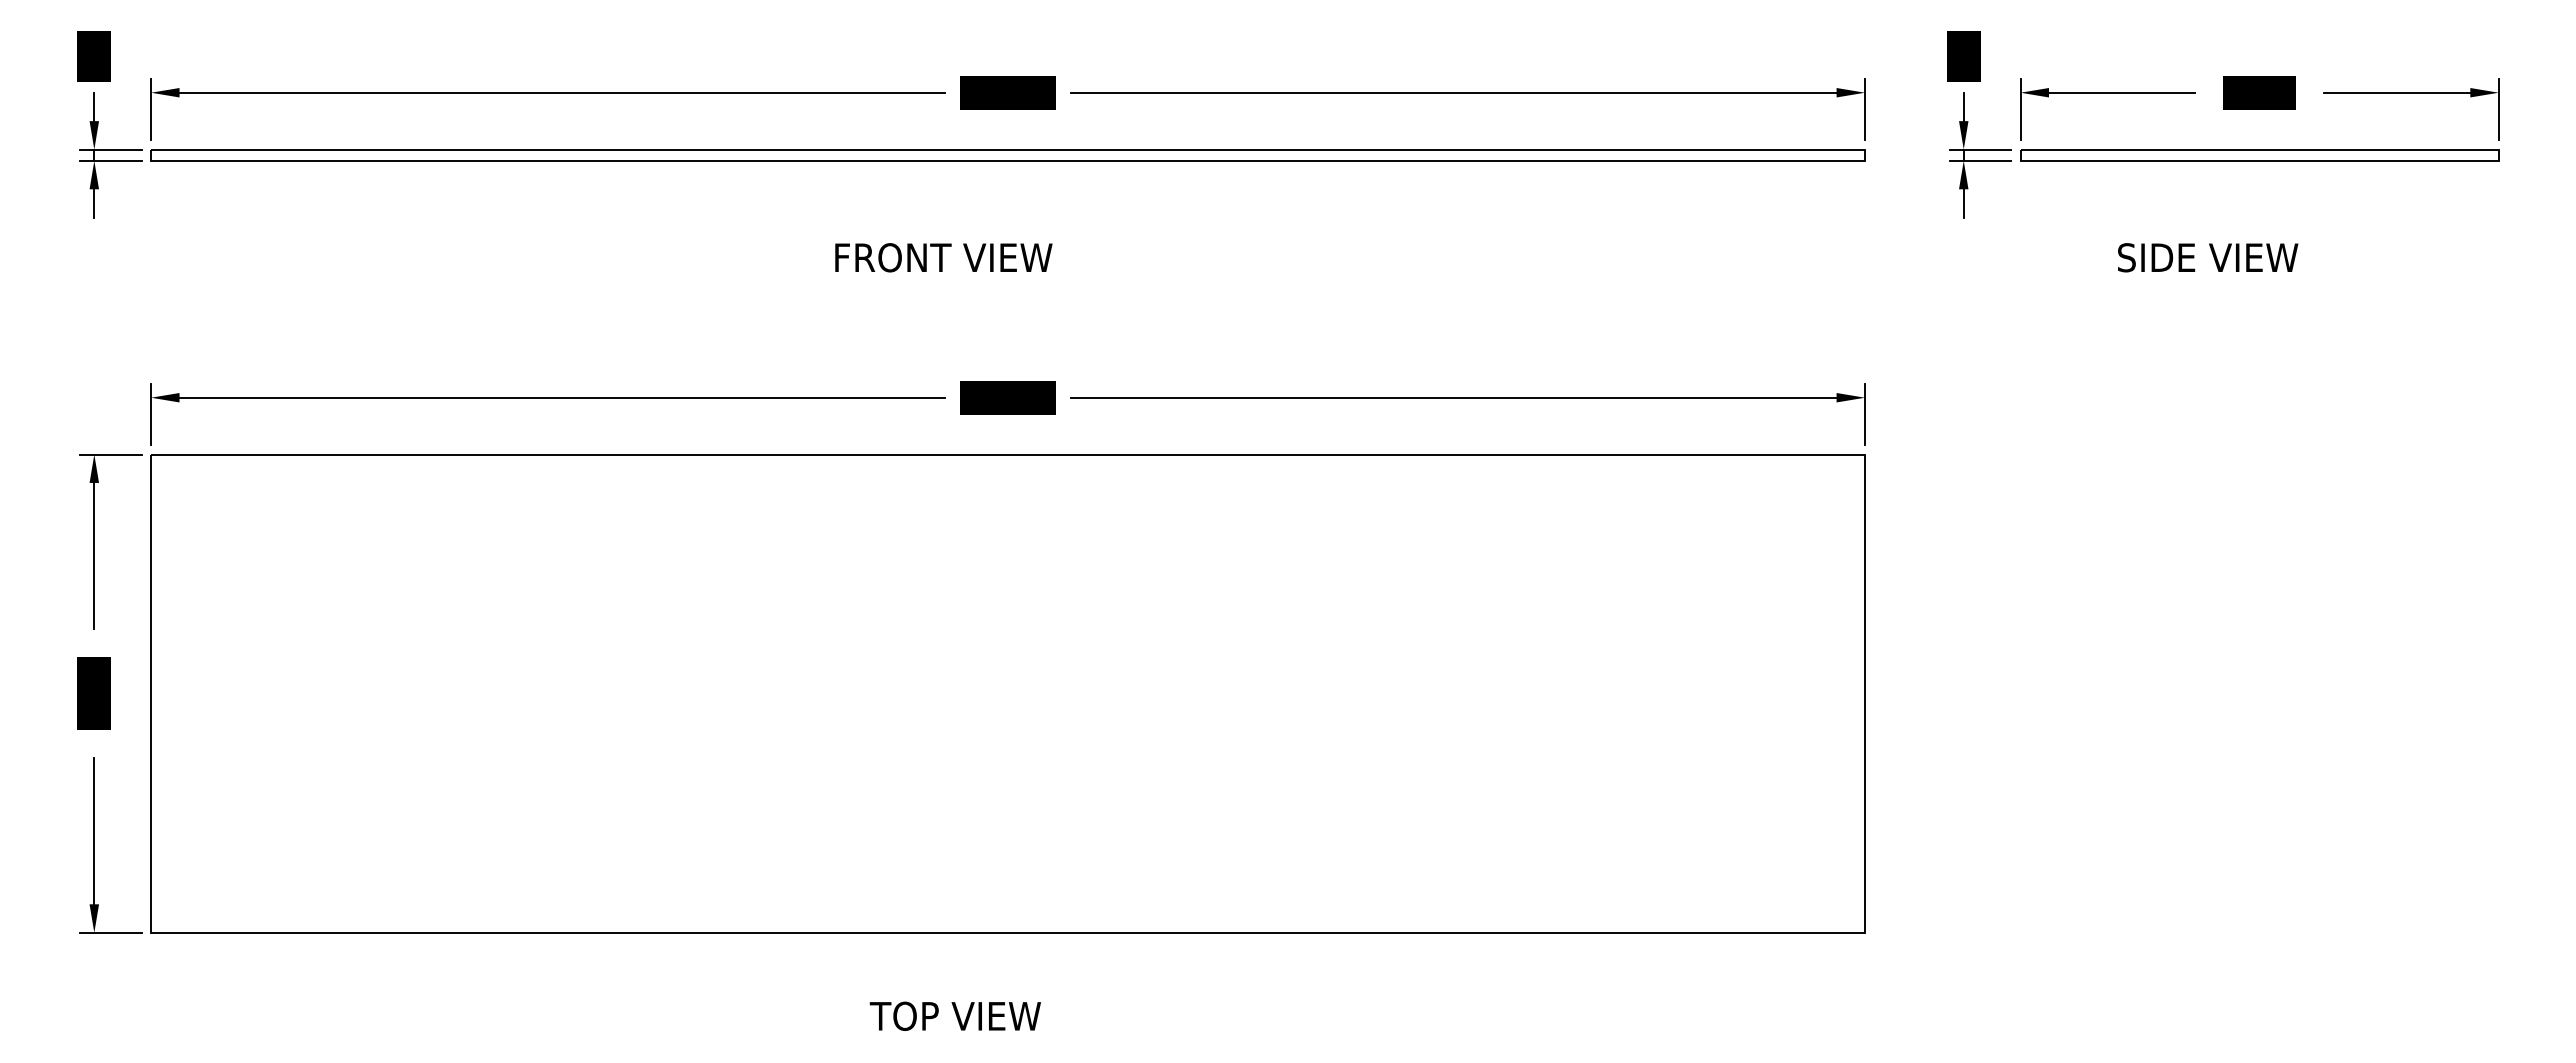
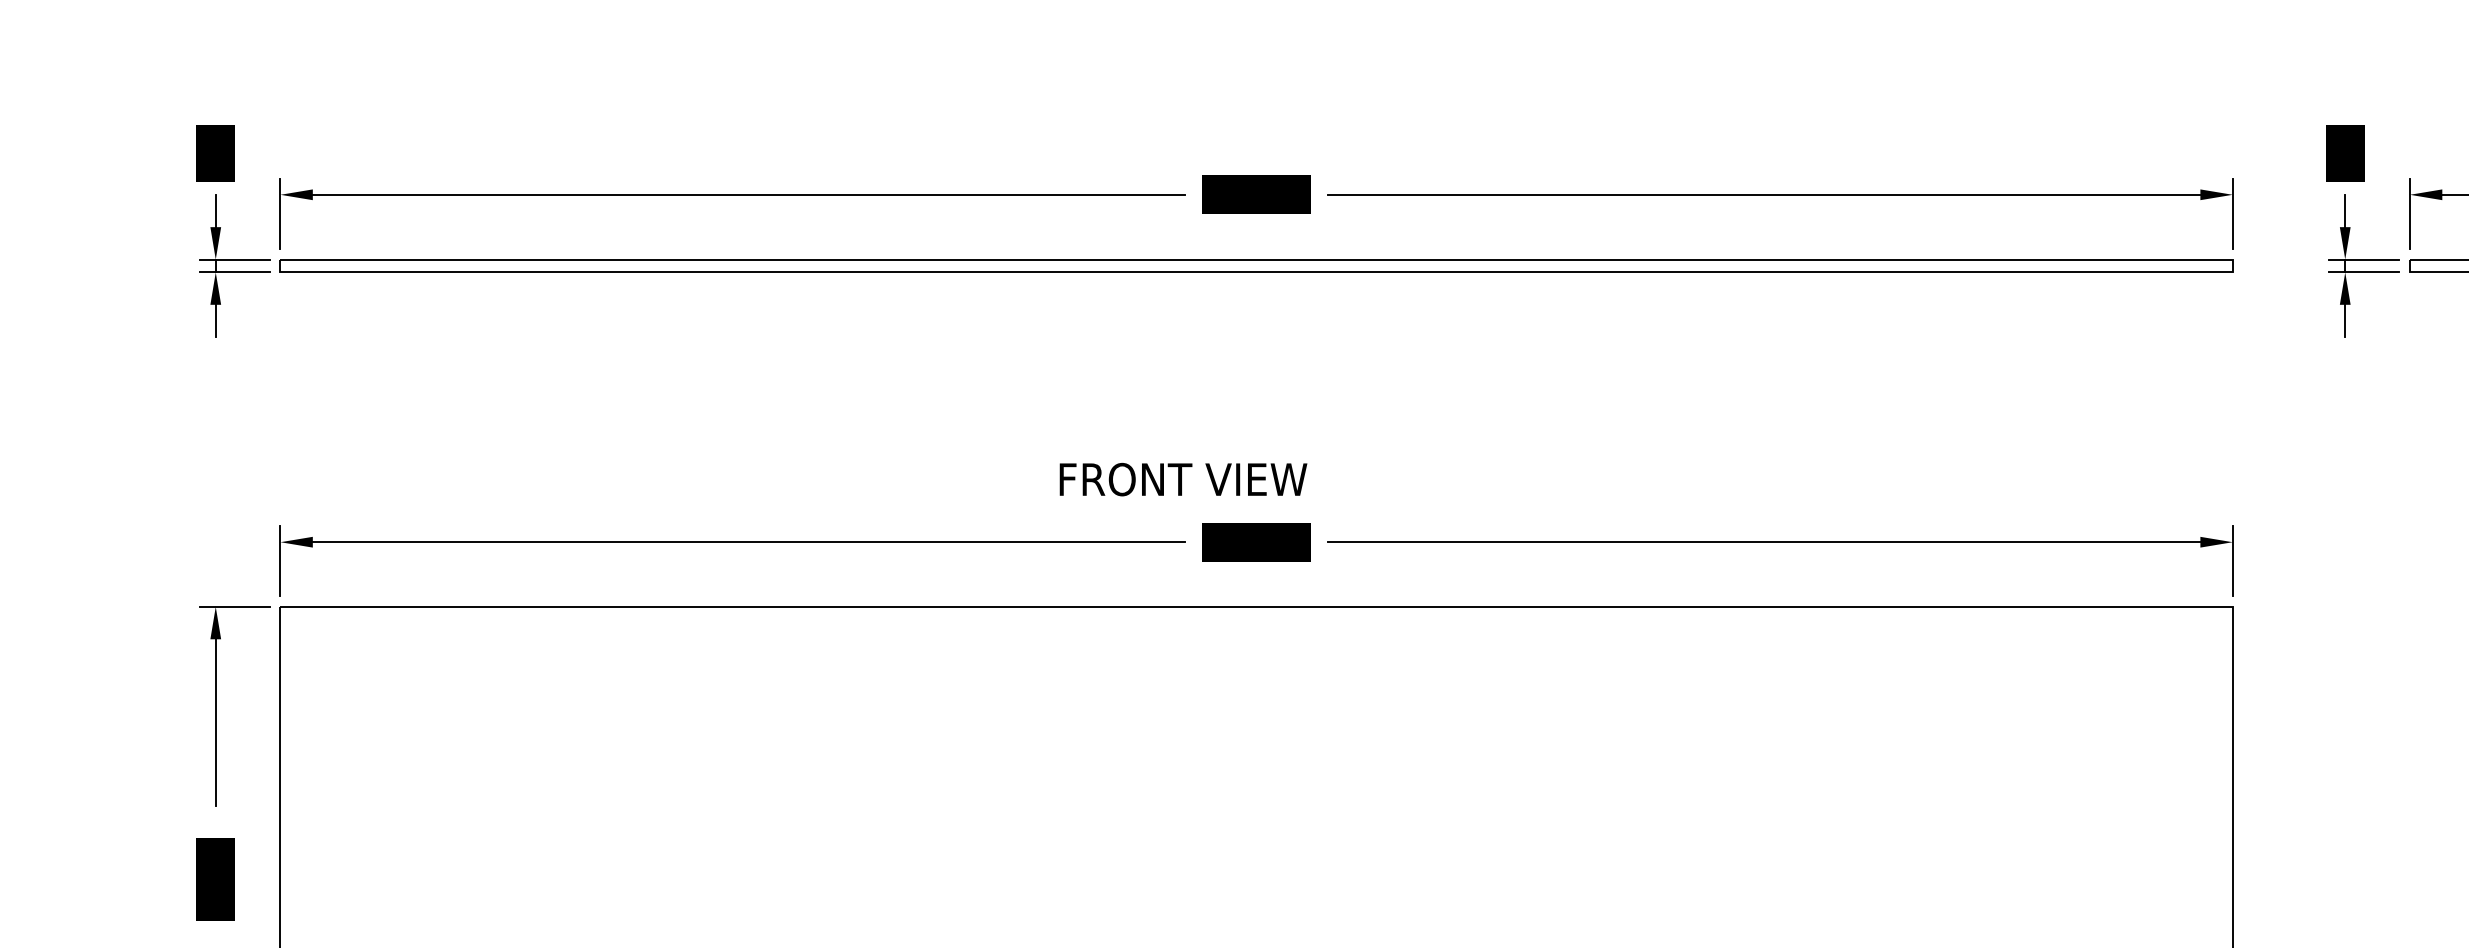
text: (943, 257) -> (1183, 479), moved

